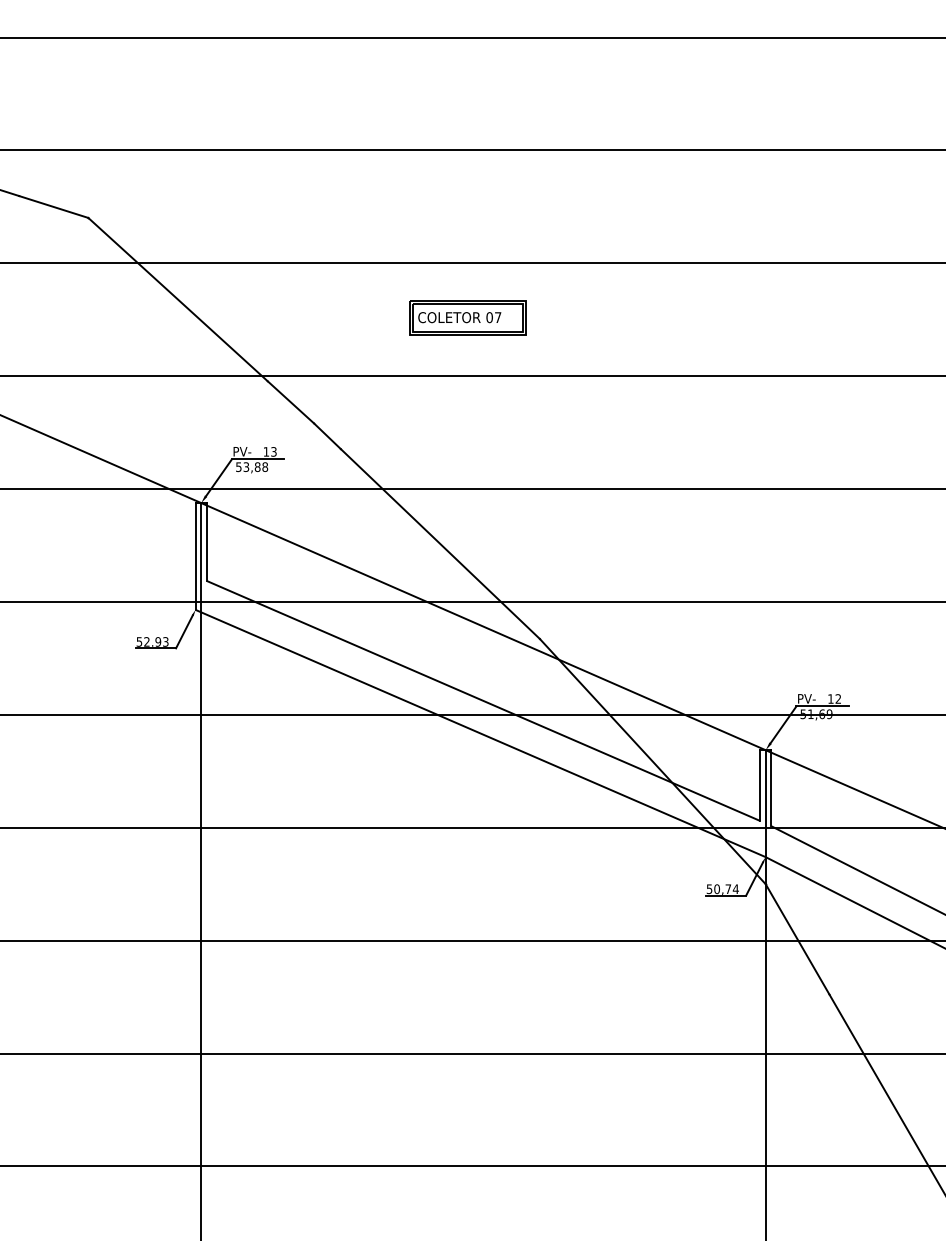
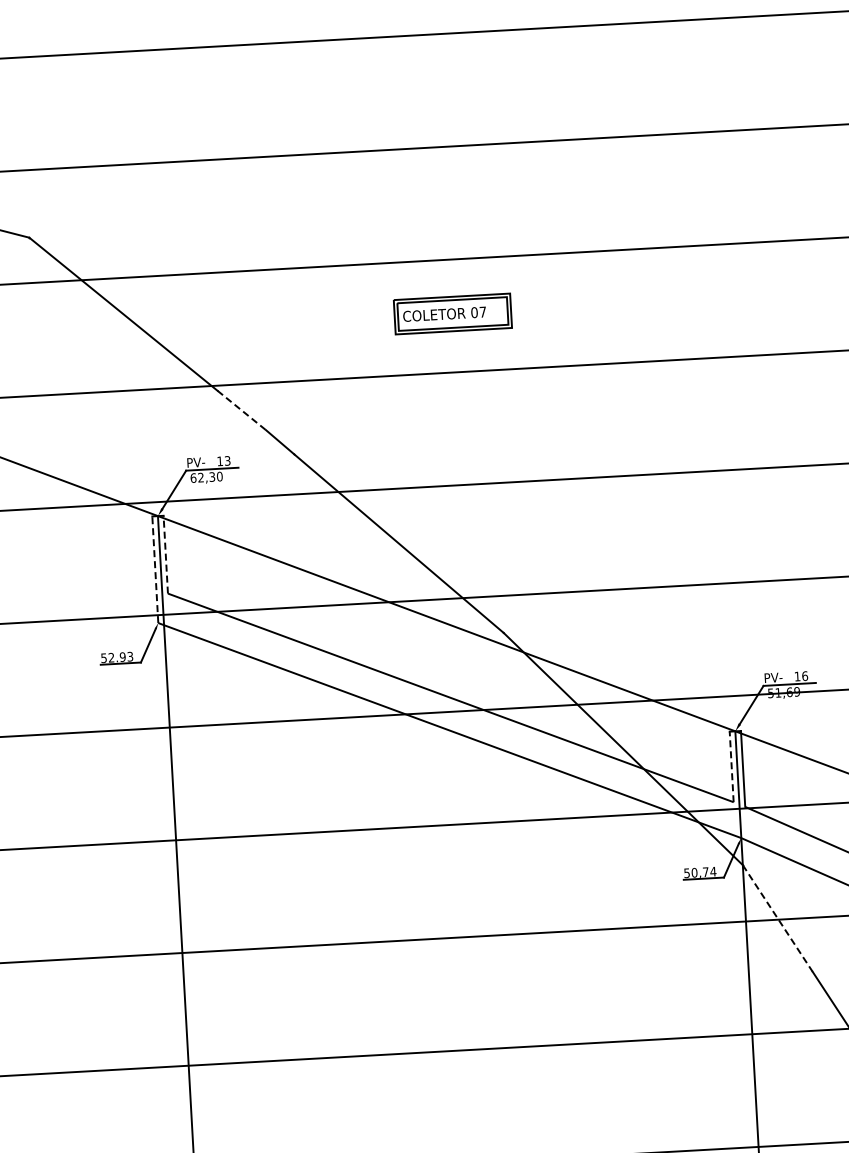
part: (467, 317) -> (452, 313), moved
line: (291, 402) -> (242, 410), solid -> dashed
text: (252, 467) -> (207, 477), 53,88 -> 62,30
line: (206, 542) -> (165, 555), solid -> dashed
line: (195, 556) -> (155, 569), solid -> dashed
text: (838, 698) -> (805, 675), 12 -> 16
line: (760, 785) -> (732, 766), solid -> dashed
line: (797, 939) -> (777, 918), solid -> dashed

